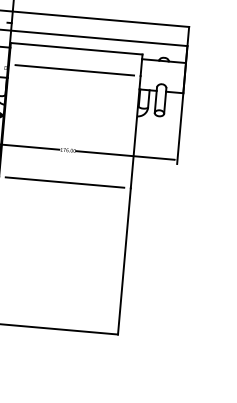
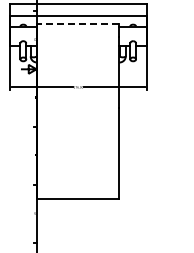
line: (75, 48) -> (77, 23), solid -> dashed
line: (75, 70) -> (78, 37), removed
line: (65, 182) -> (78, 107), removed

